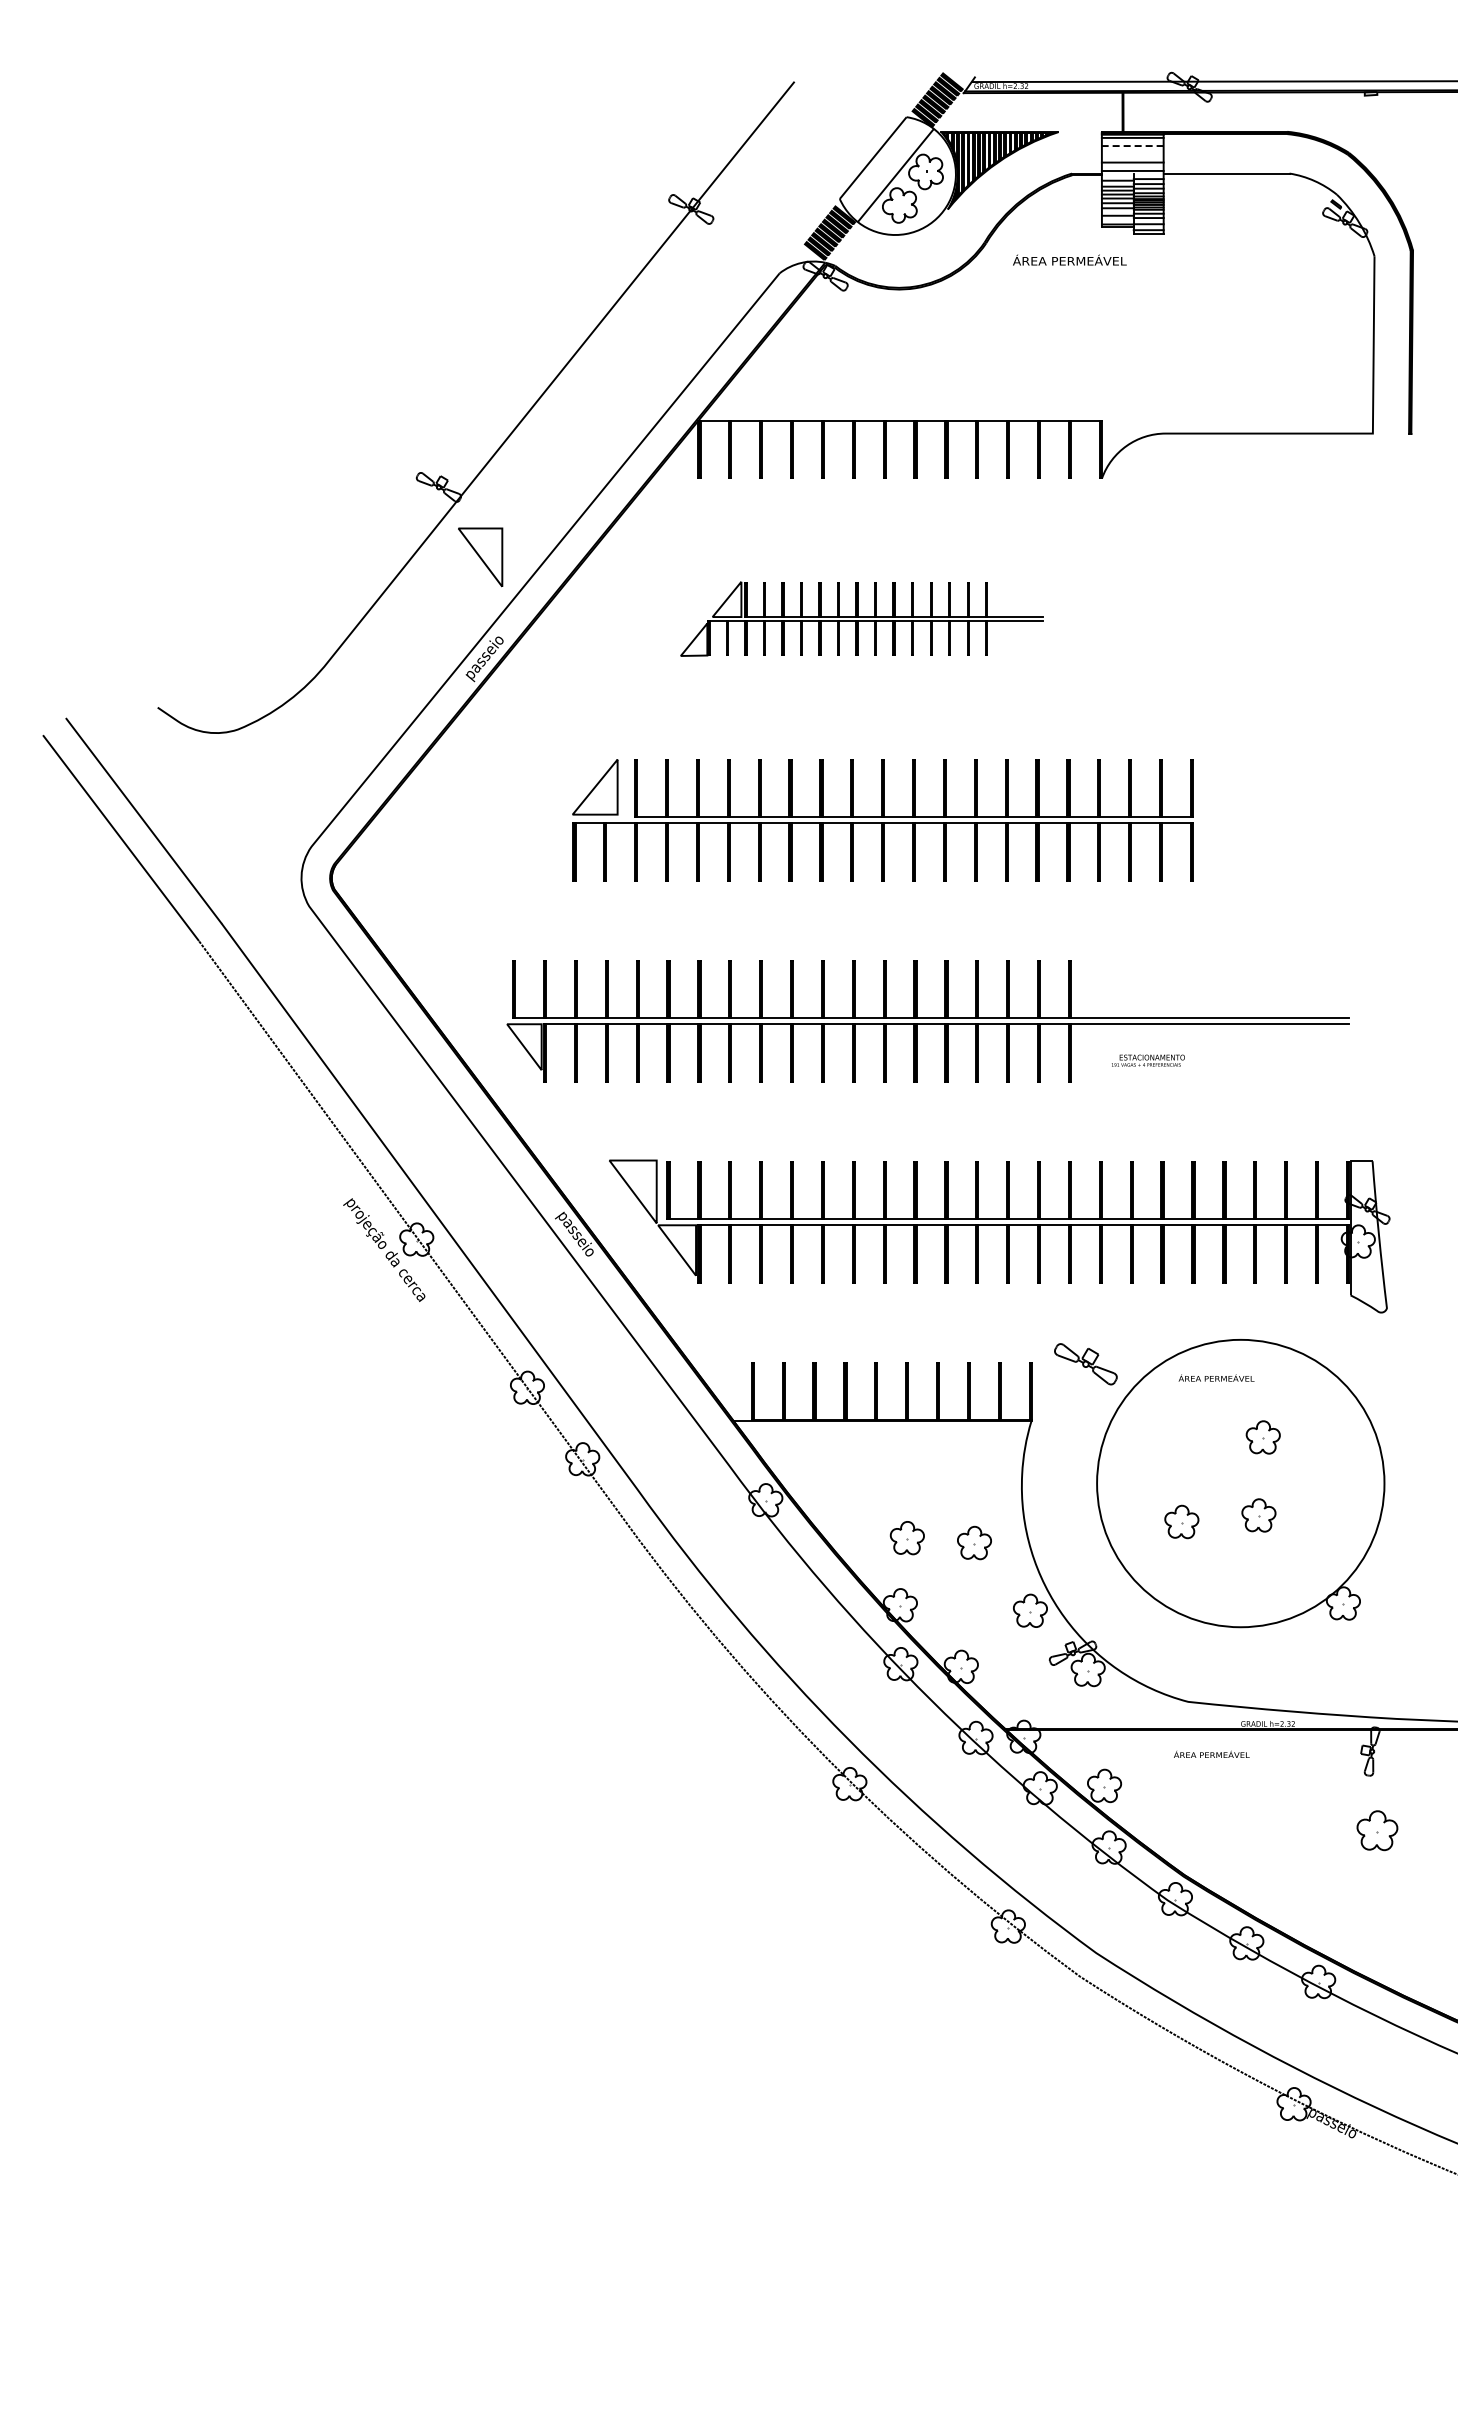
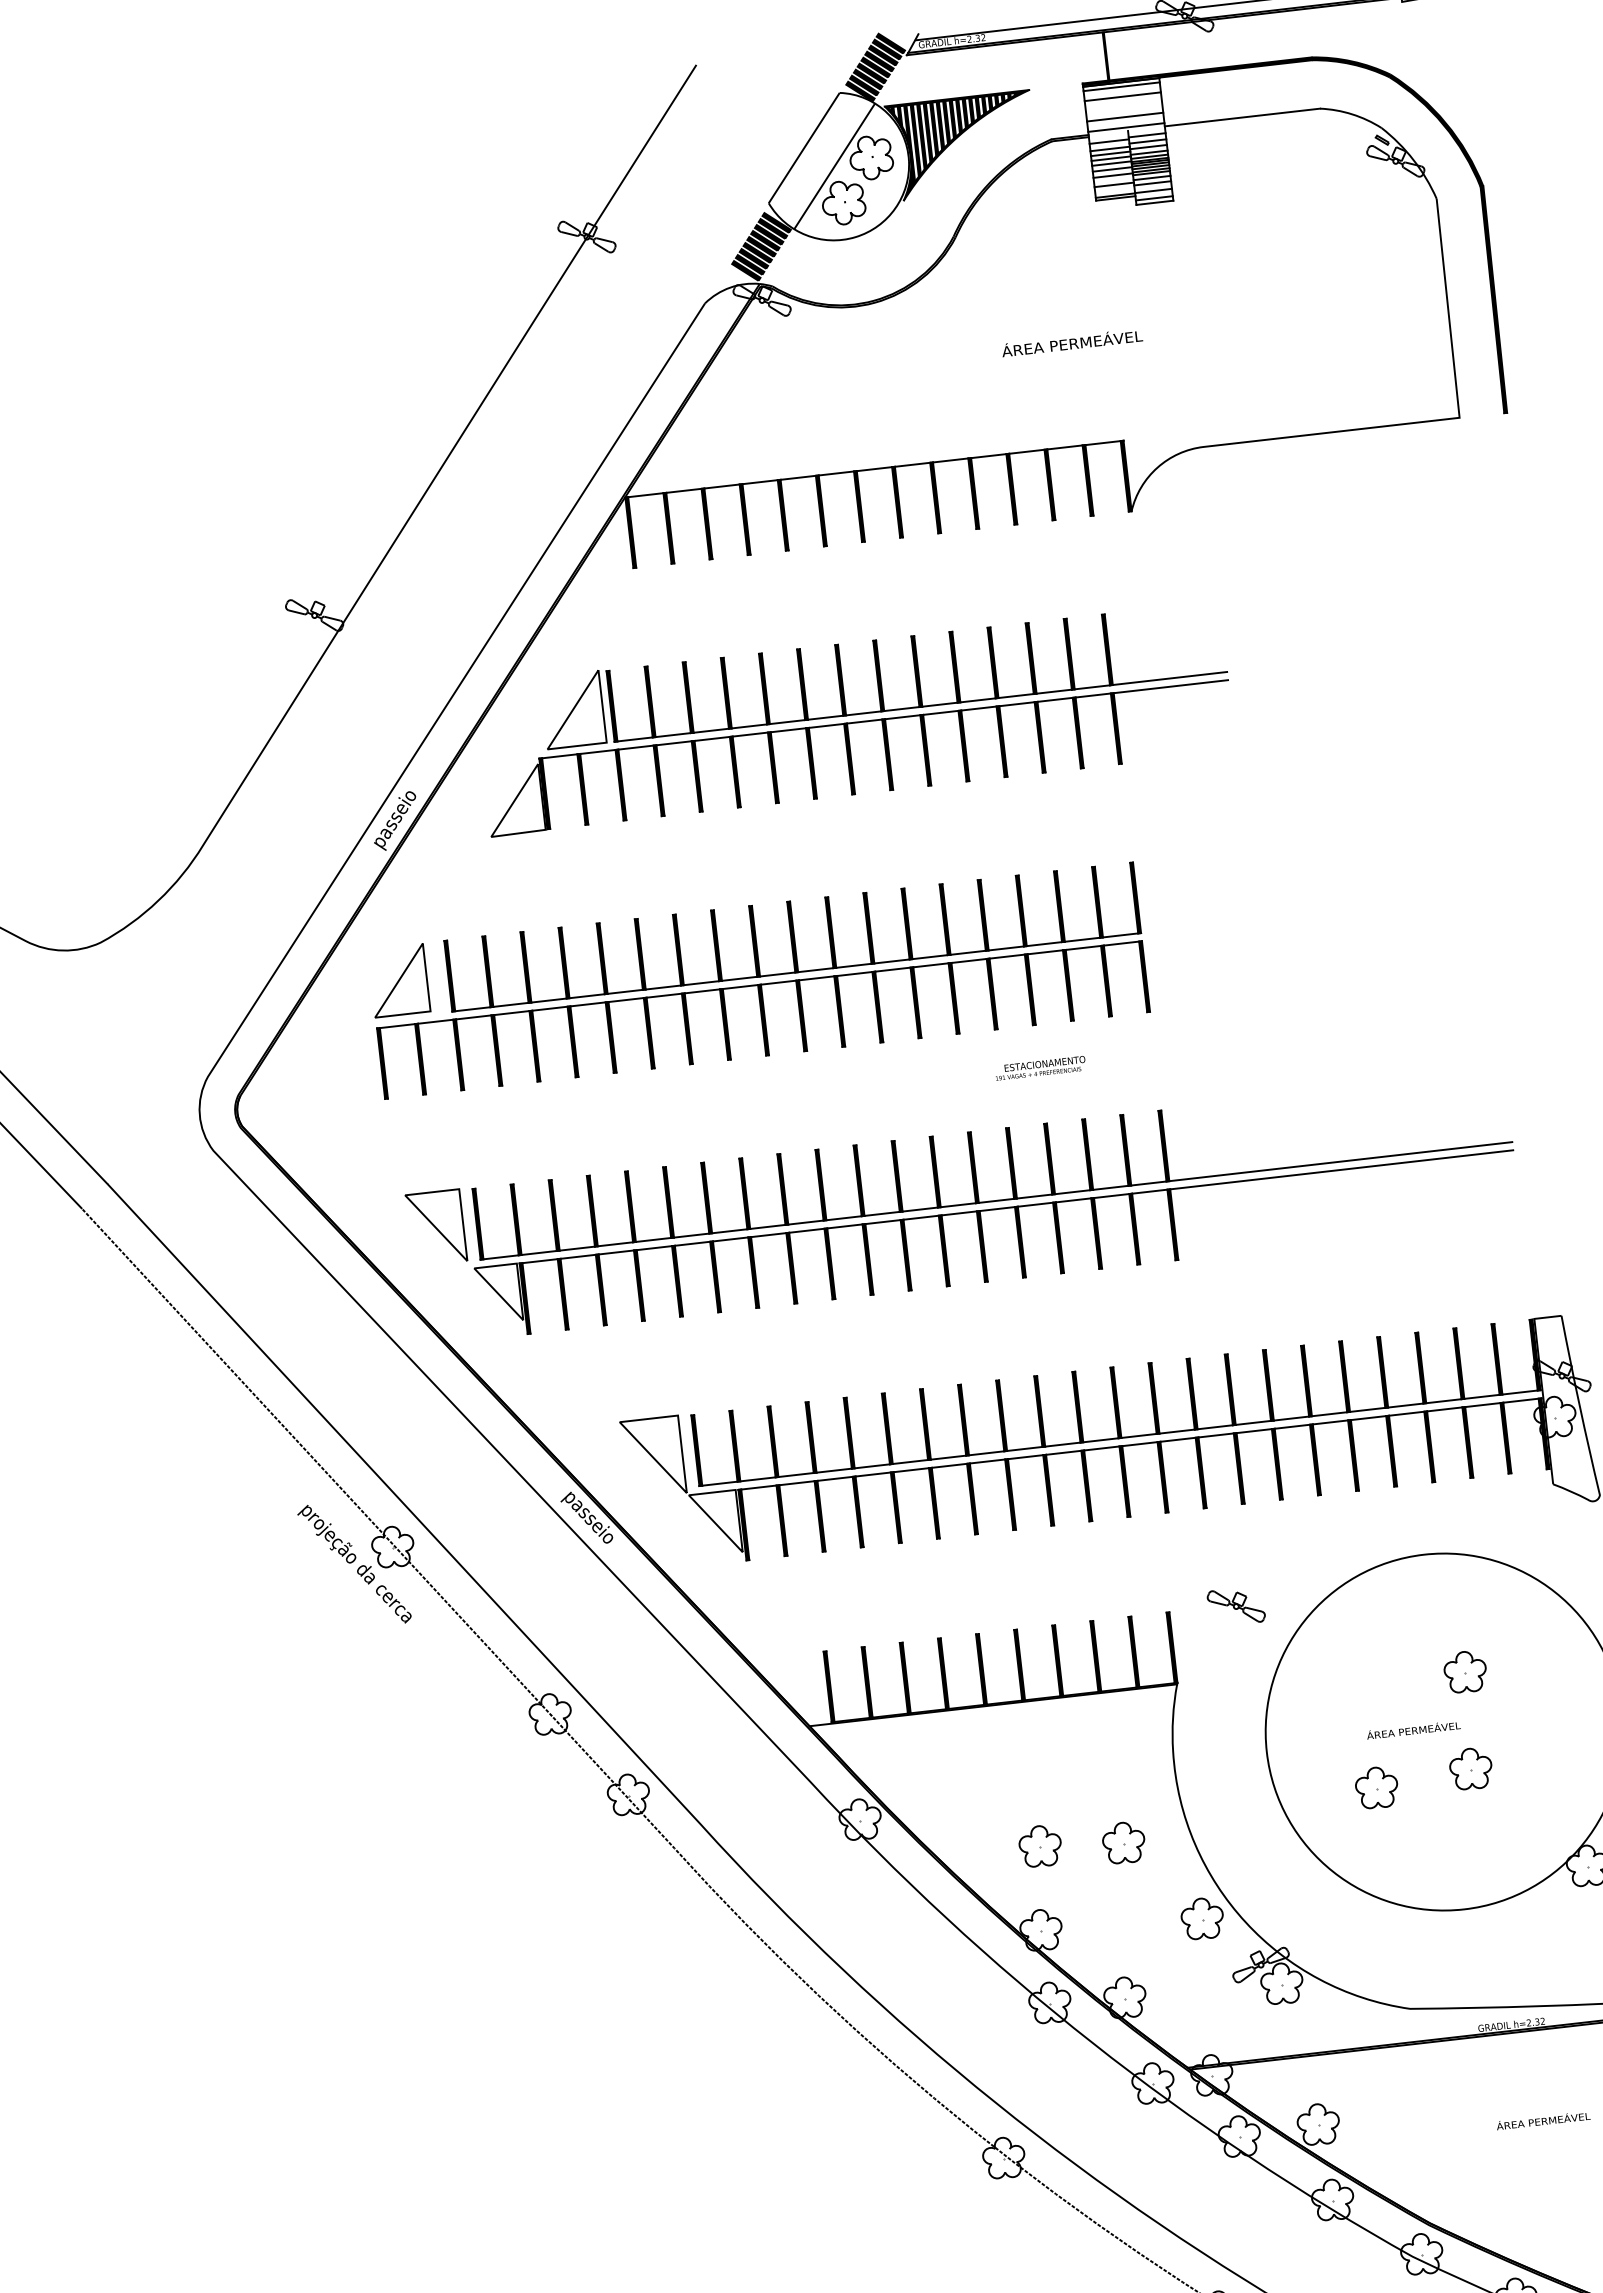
line: (1132, 146) -> (1122, 97), dashed -> solid
text: (1069, 259) -> (1071, 341), moved
part: (480, 557) -> (436, 1228), moved
part: (861, 618) -> (854, 717), size x1.67
part: (882, 820) -> (758, 981), moved
text: (1148, 1060) -> (1040, 1067), moved
part: (1085, 1363) -> (1235, 1605), size x0.71
text: (1216, 1377) -> (1413, 1729), moved
text: (1211, 1753) -> (1542, 2119), moved

